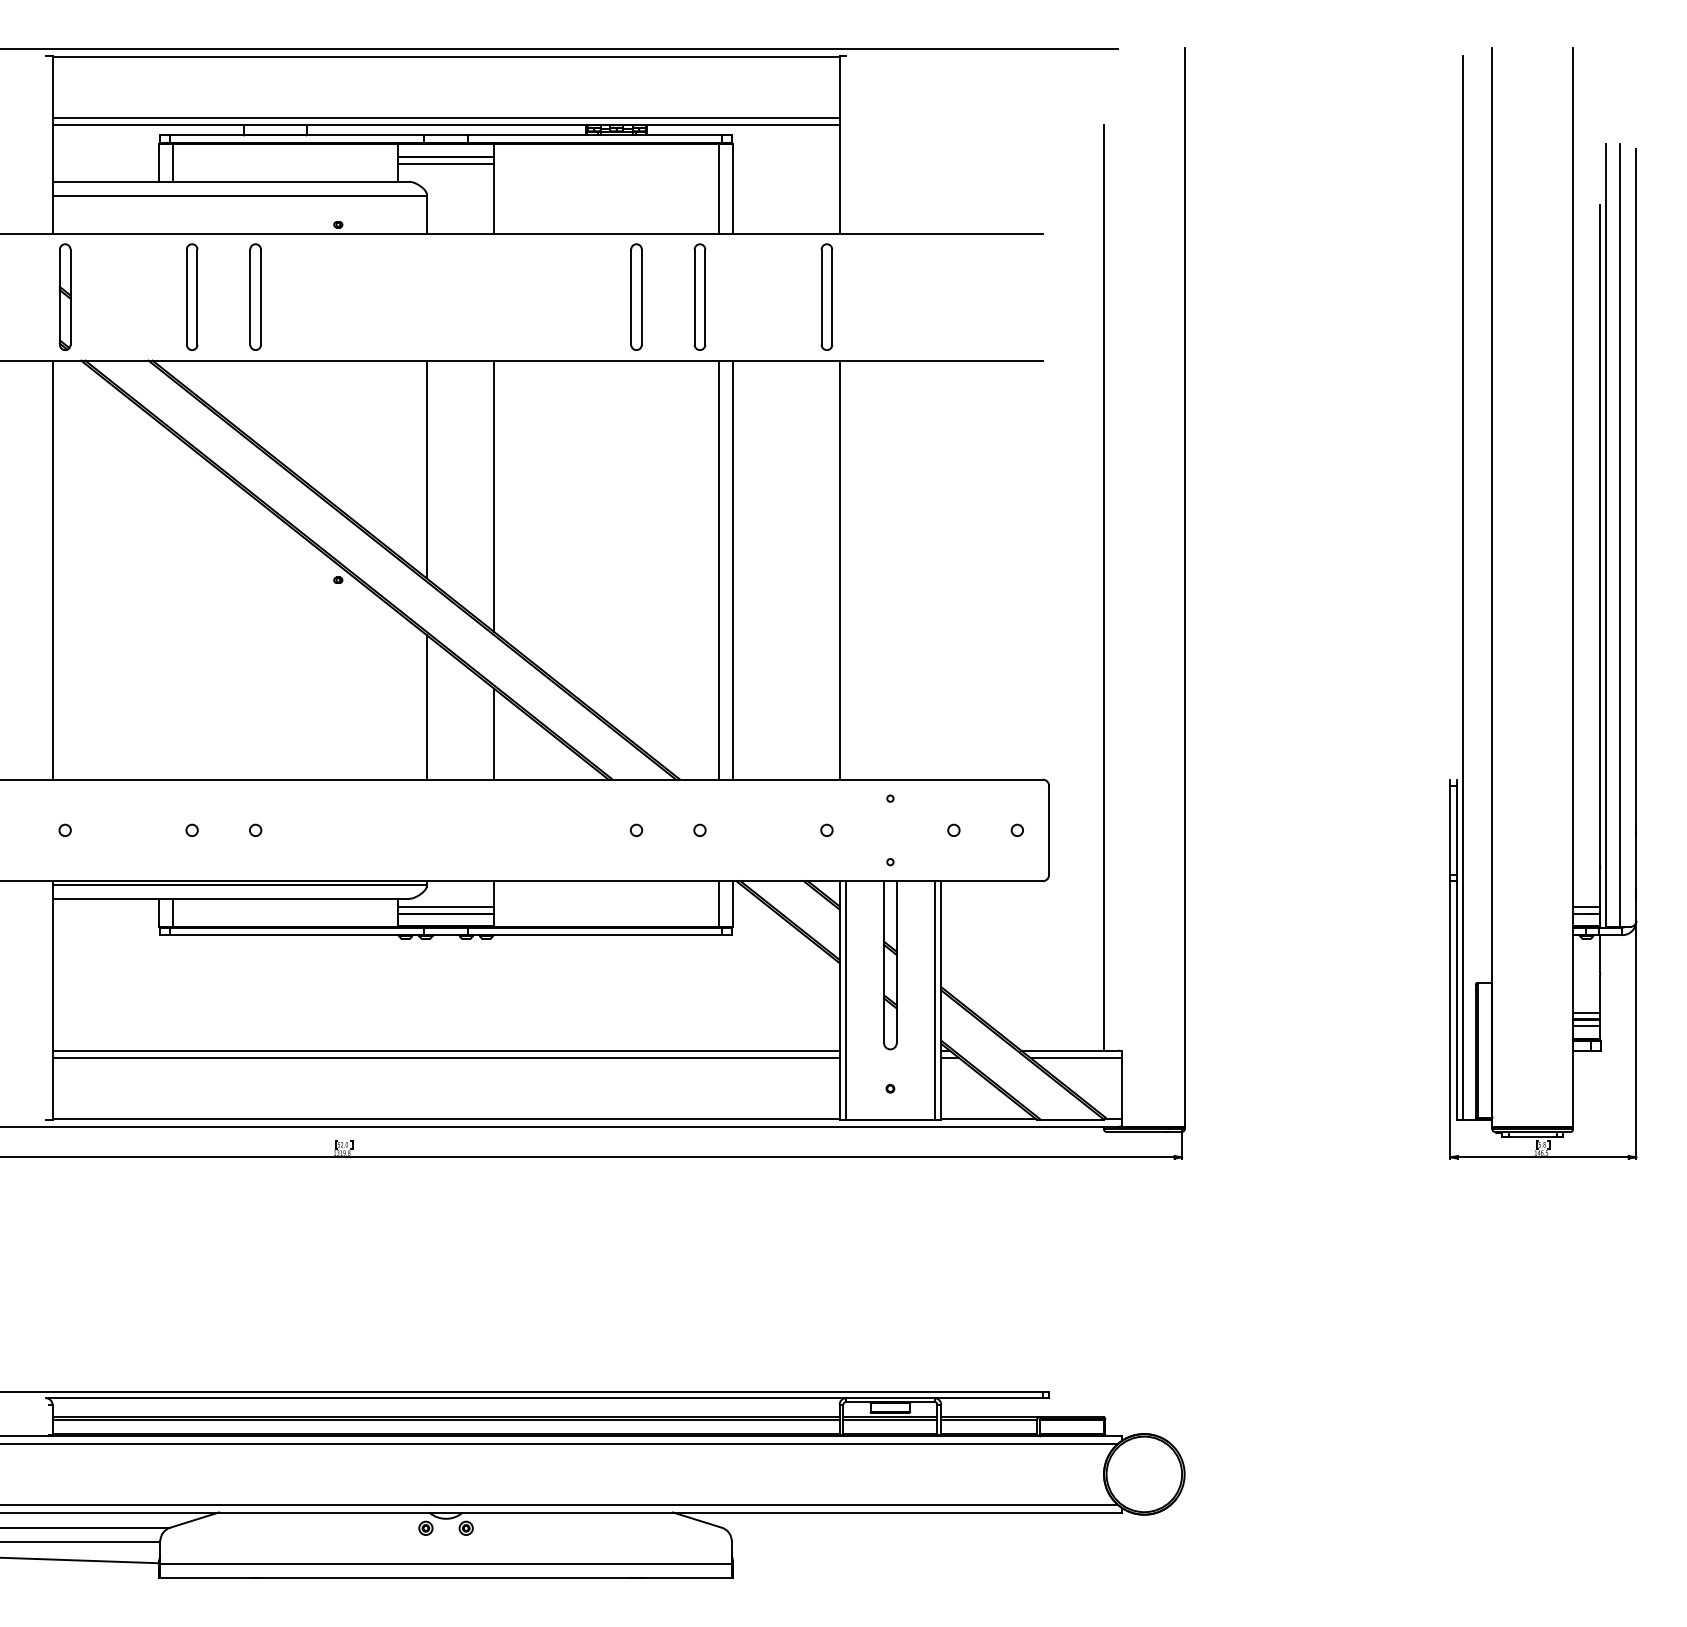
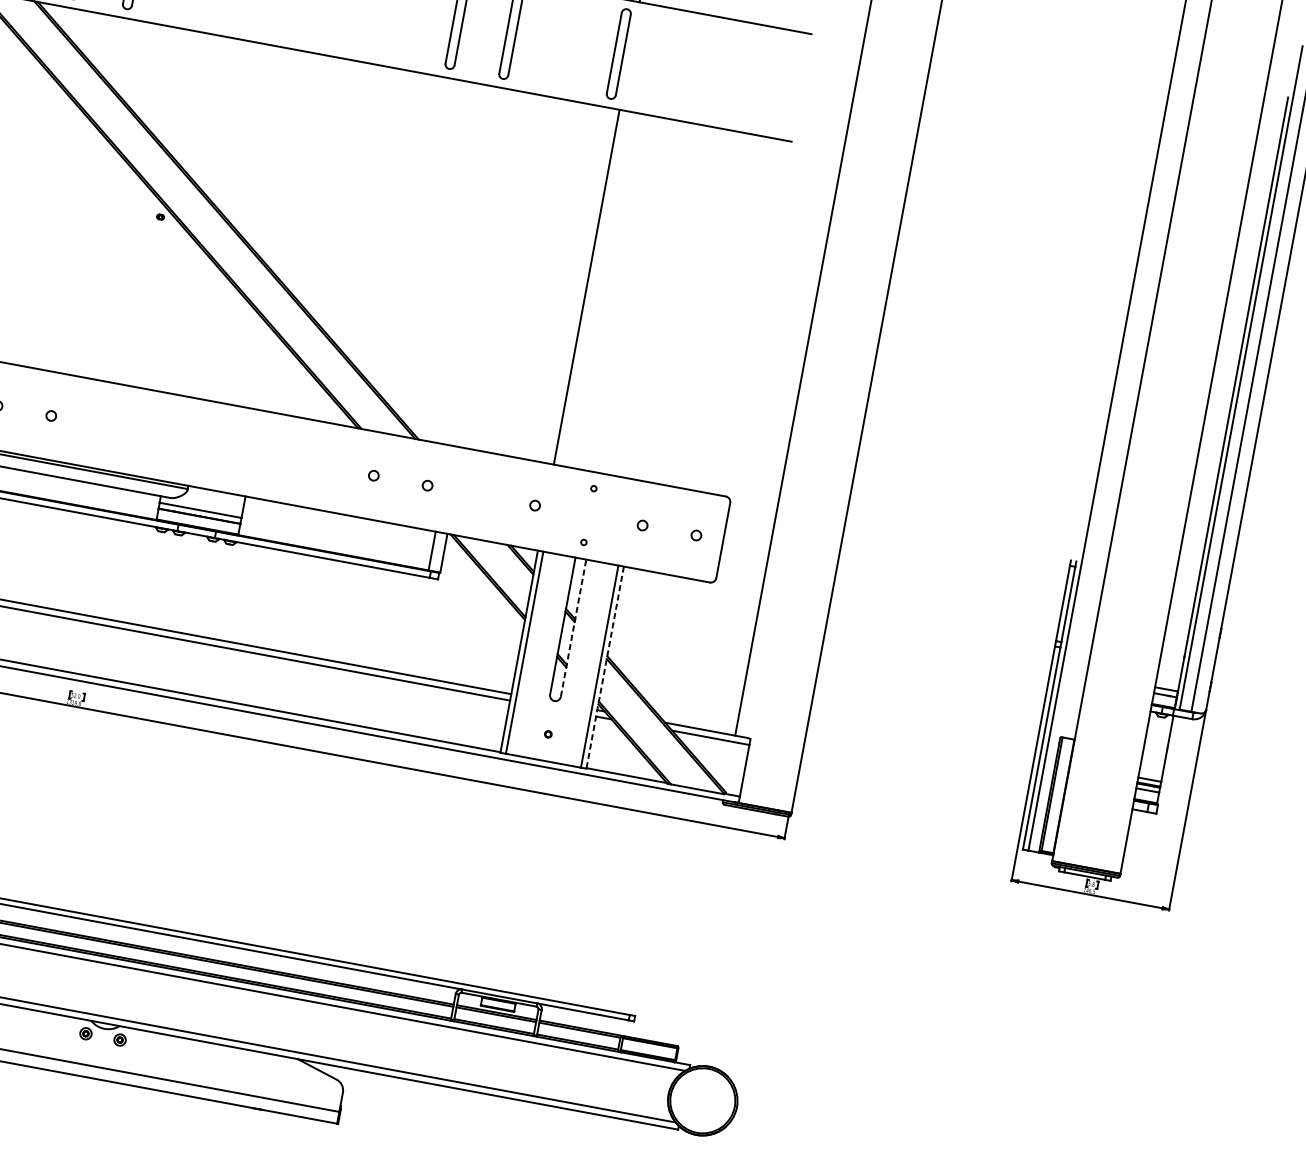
line: (426, 469) -> (252, 137), removed
line: (494, 496) -> (305, 170), removed
line: (719, 569) -> (485, 267), removed
line: (732, 569) -> (496, 269), removed
line: (426, 707) -> (215, 338), removed
line: (494, 733) -> (268, 371), removed
line: (896, 962) -> (573, 628), solid -> dashed
line: (941, 1001) -> (605, 668), solid -> dashed

